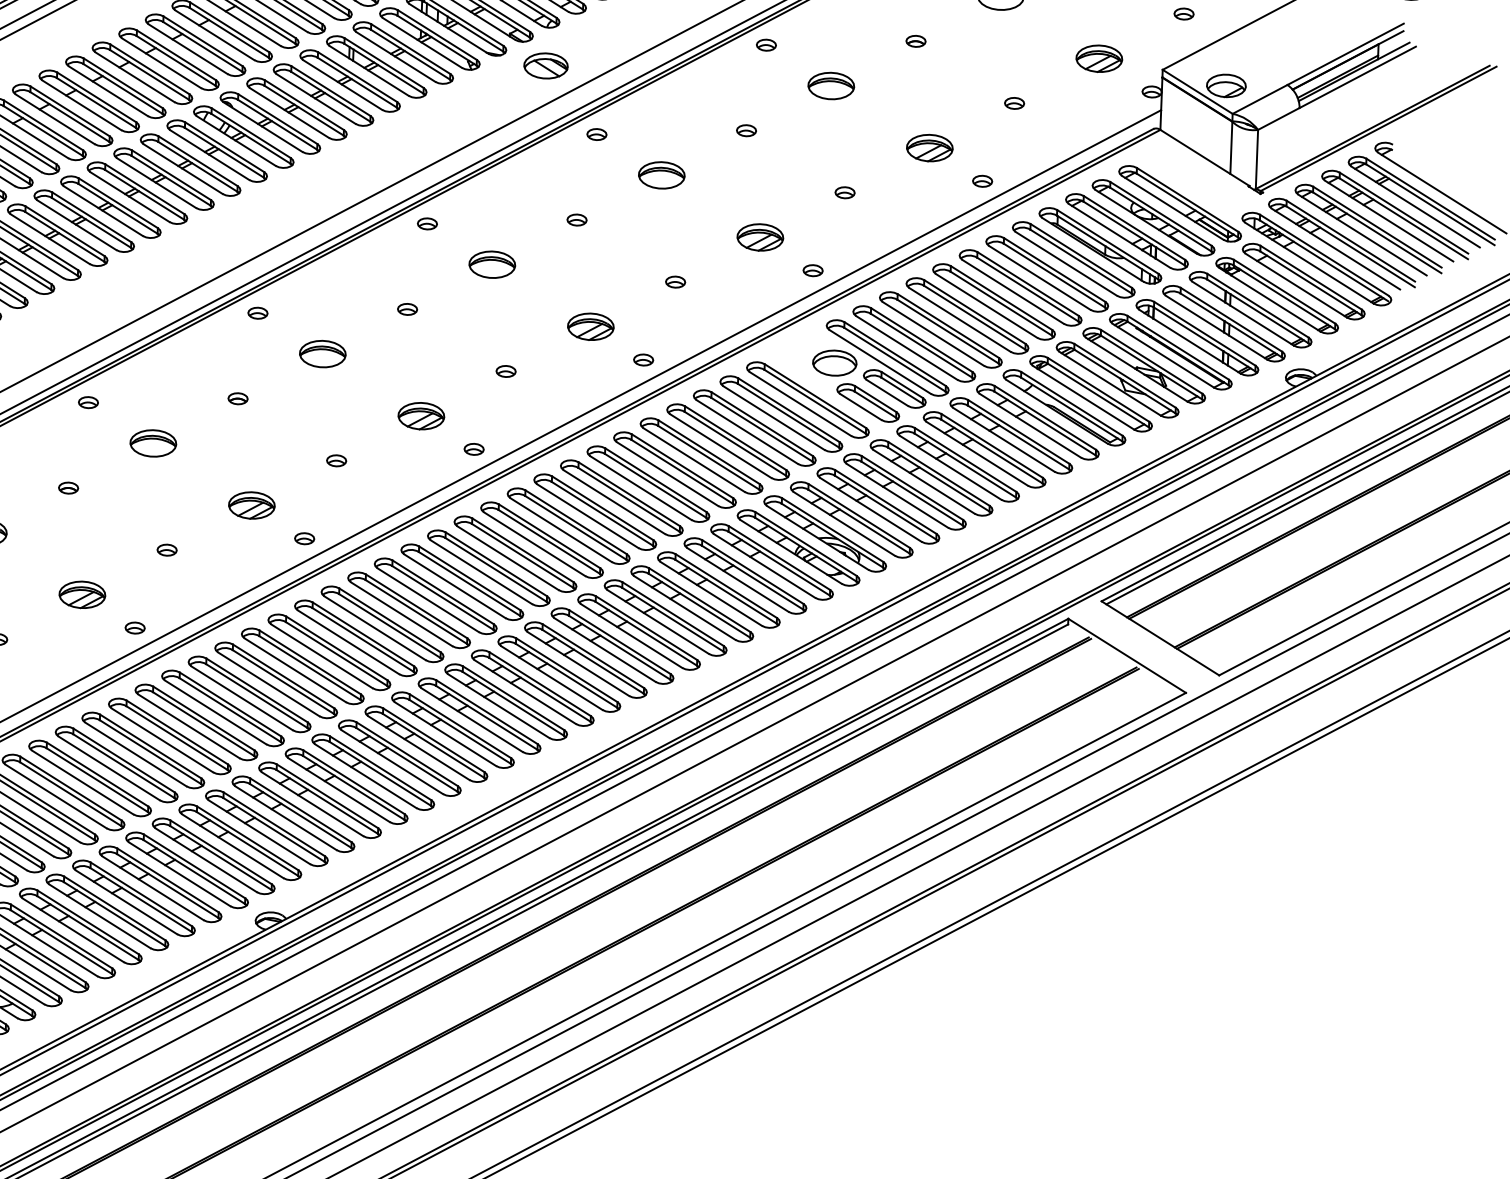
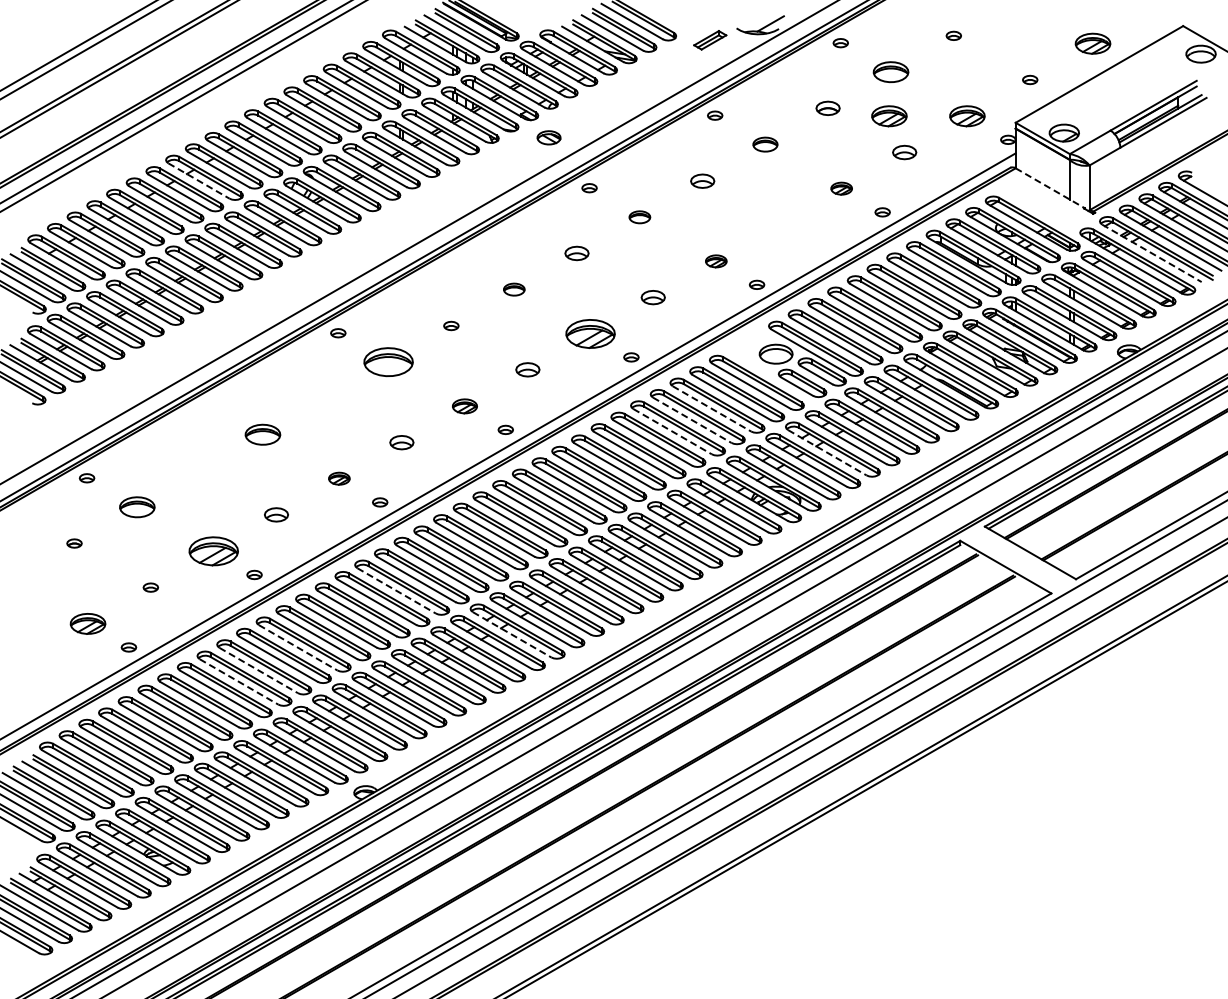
part: (916, 41) -> (828, 108), size x1.6
part: (996, 55) -> (889, 116), added
part: (545, 65) -> (548, 137), size x0.7
part: (831, 85) -> (765, 144), size x0.7
part: (1014, 103) -> (904, 152), size x1.6
line: (82, 105) -> (199, 181), solid -> dashed
part: (746, 130) -> (702, 180), size x1.6
part: (929, 147) -> (841, 188), size x0.6
line: (1205, 158) -> (1050, 188), solid -> dashed
part: (661, 175) -> (639, 217), size x0.6
part: (844, 193) -> (778, 225), removed
part: (576, 220) -> (576, 253), size x1.6
part: (426, 223) -> (463, 260), removed
part: (760, 237) -> (716, 261), size x0.6
line: (1336, 249) -> (1152, 253), solid -> dashed
part: (492, 264) -> (514, 289), size x0.6
part: (675, 282) -> (653, 297), size x1.6
part: (590, 326) -> (590, 333), size x1.4
part: (322, 354) -> (388, 362), size x1.4
part: (505, 372) -> (527, 370), size x1.6
part: (237, 398) -> (325, 398), removed
part: (88, 402) -> (212, 405), removed
part: (420, 416) -> (464, 406), size x0.7
line: (747, 432) -> (712, 409), solid -> dashed
line: (721, 446) -> (692, 420), solid -> dashed
line: (694, 459) -> (672, 431), solid -> dashed
part: (337, 460) -> (402, 442), size x1.6
part: (69, 488) -> (200, 471), removed
line: (897, 496) -> (827, 453), solid -> dashed
part: (252, 505) -> (339, 478), size x0.6
part: (167, 550) -> (276, 515), size x1.6
part: (82, 595) -> (213, 551), size x1.4
line: (322, 657) -> (397, 591), solid -> dashed
line: (472, 721) -> (512, 635), solid -> dashed
line: (189, 727) -> (298, 648), solid -> dashed
line: (136, 754) -> (259, 670), solid -> dashed
line: (109, 769) -> (239, 682), solid -> dashed

